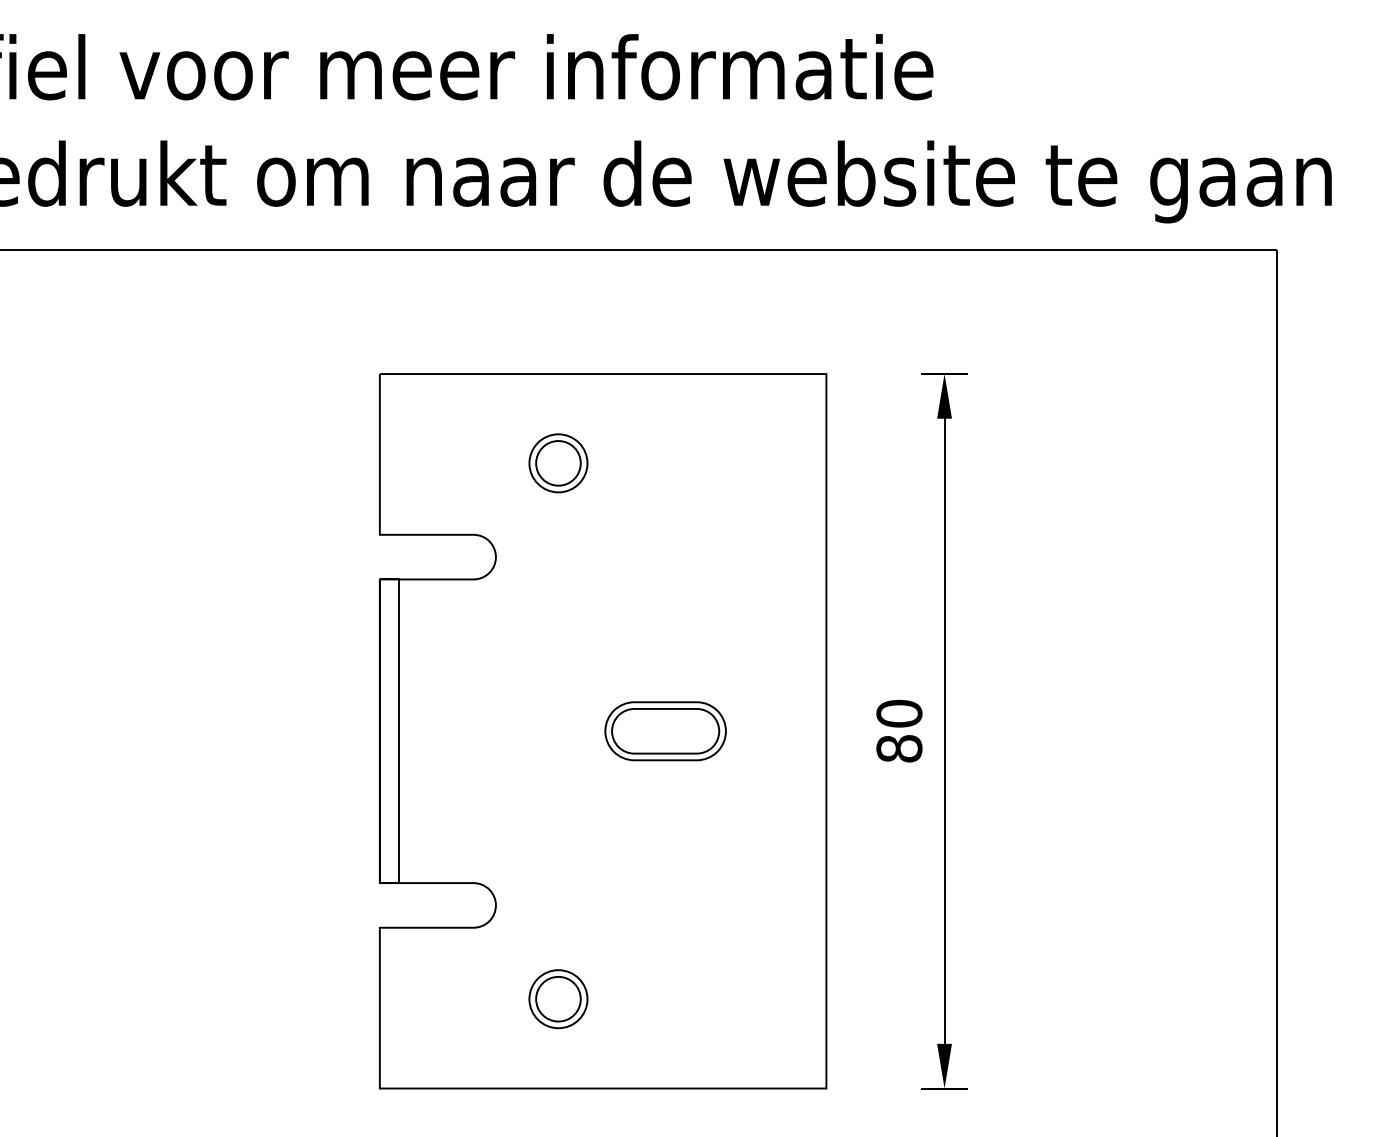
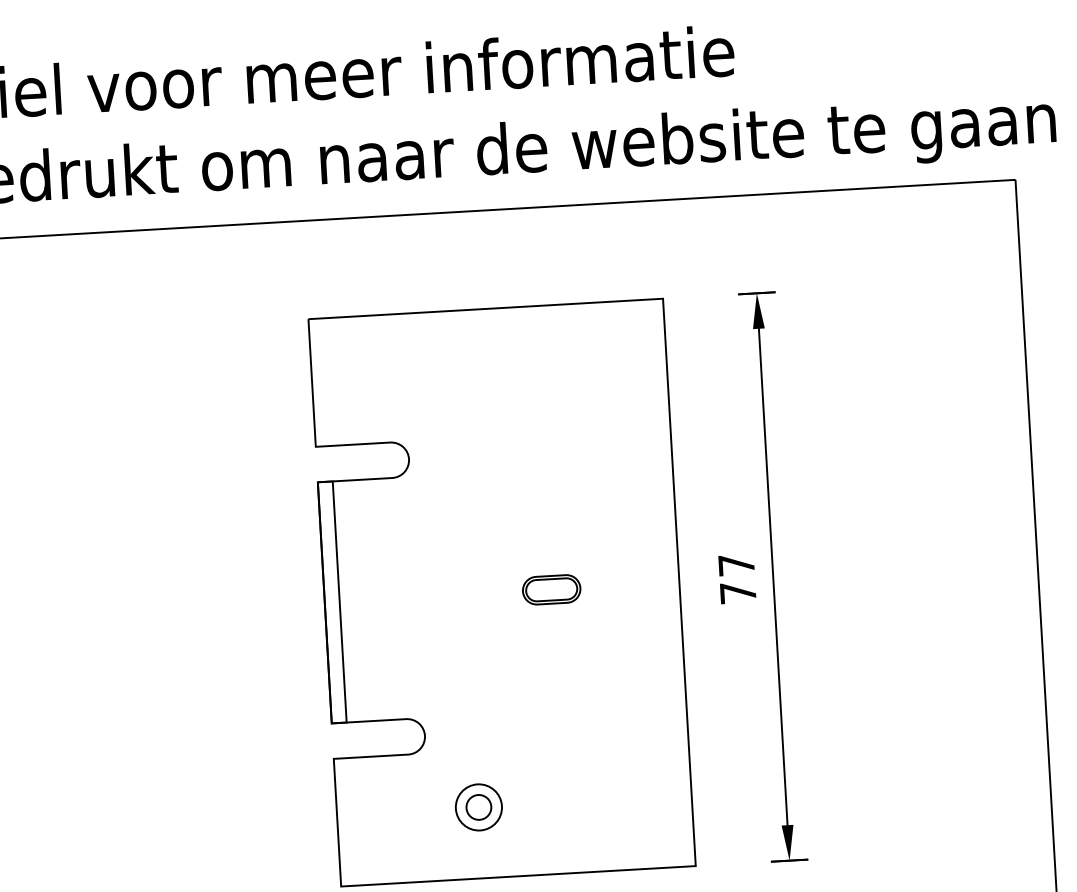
part: (558, 463) -> (454, 382), removed
text: (899, 730) -> (737, 578), 80 -> 77
part: (665, 731) -> (551, 589), size x0.6
circle: (558, 998) -> (478, 806), size x0.7

